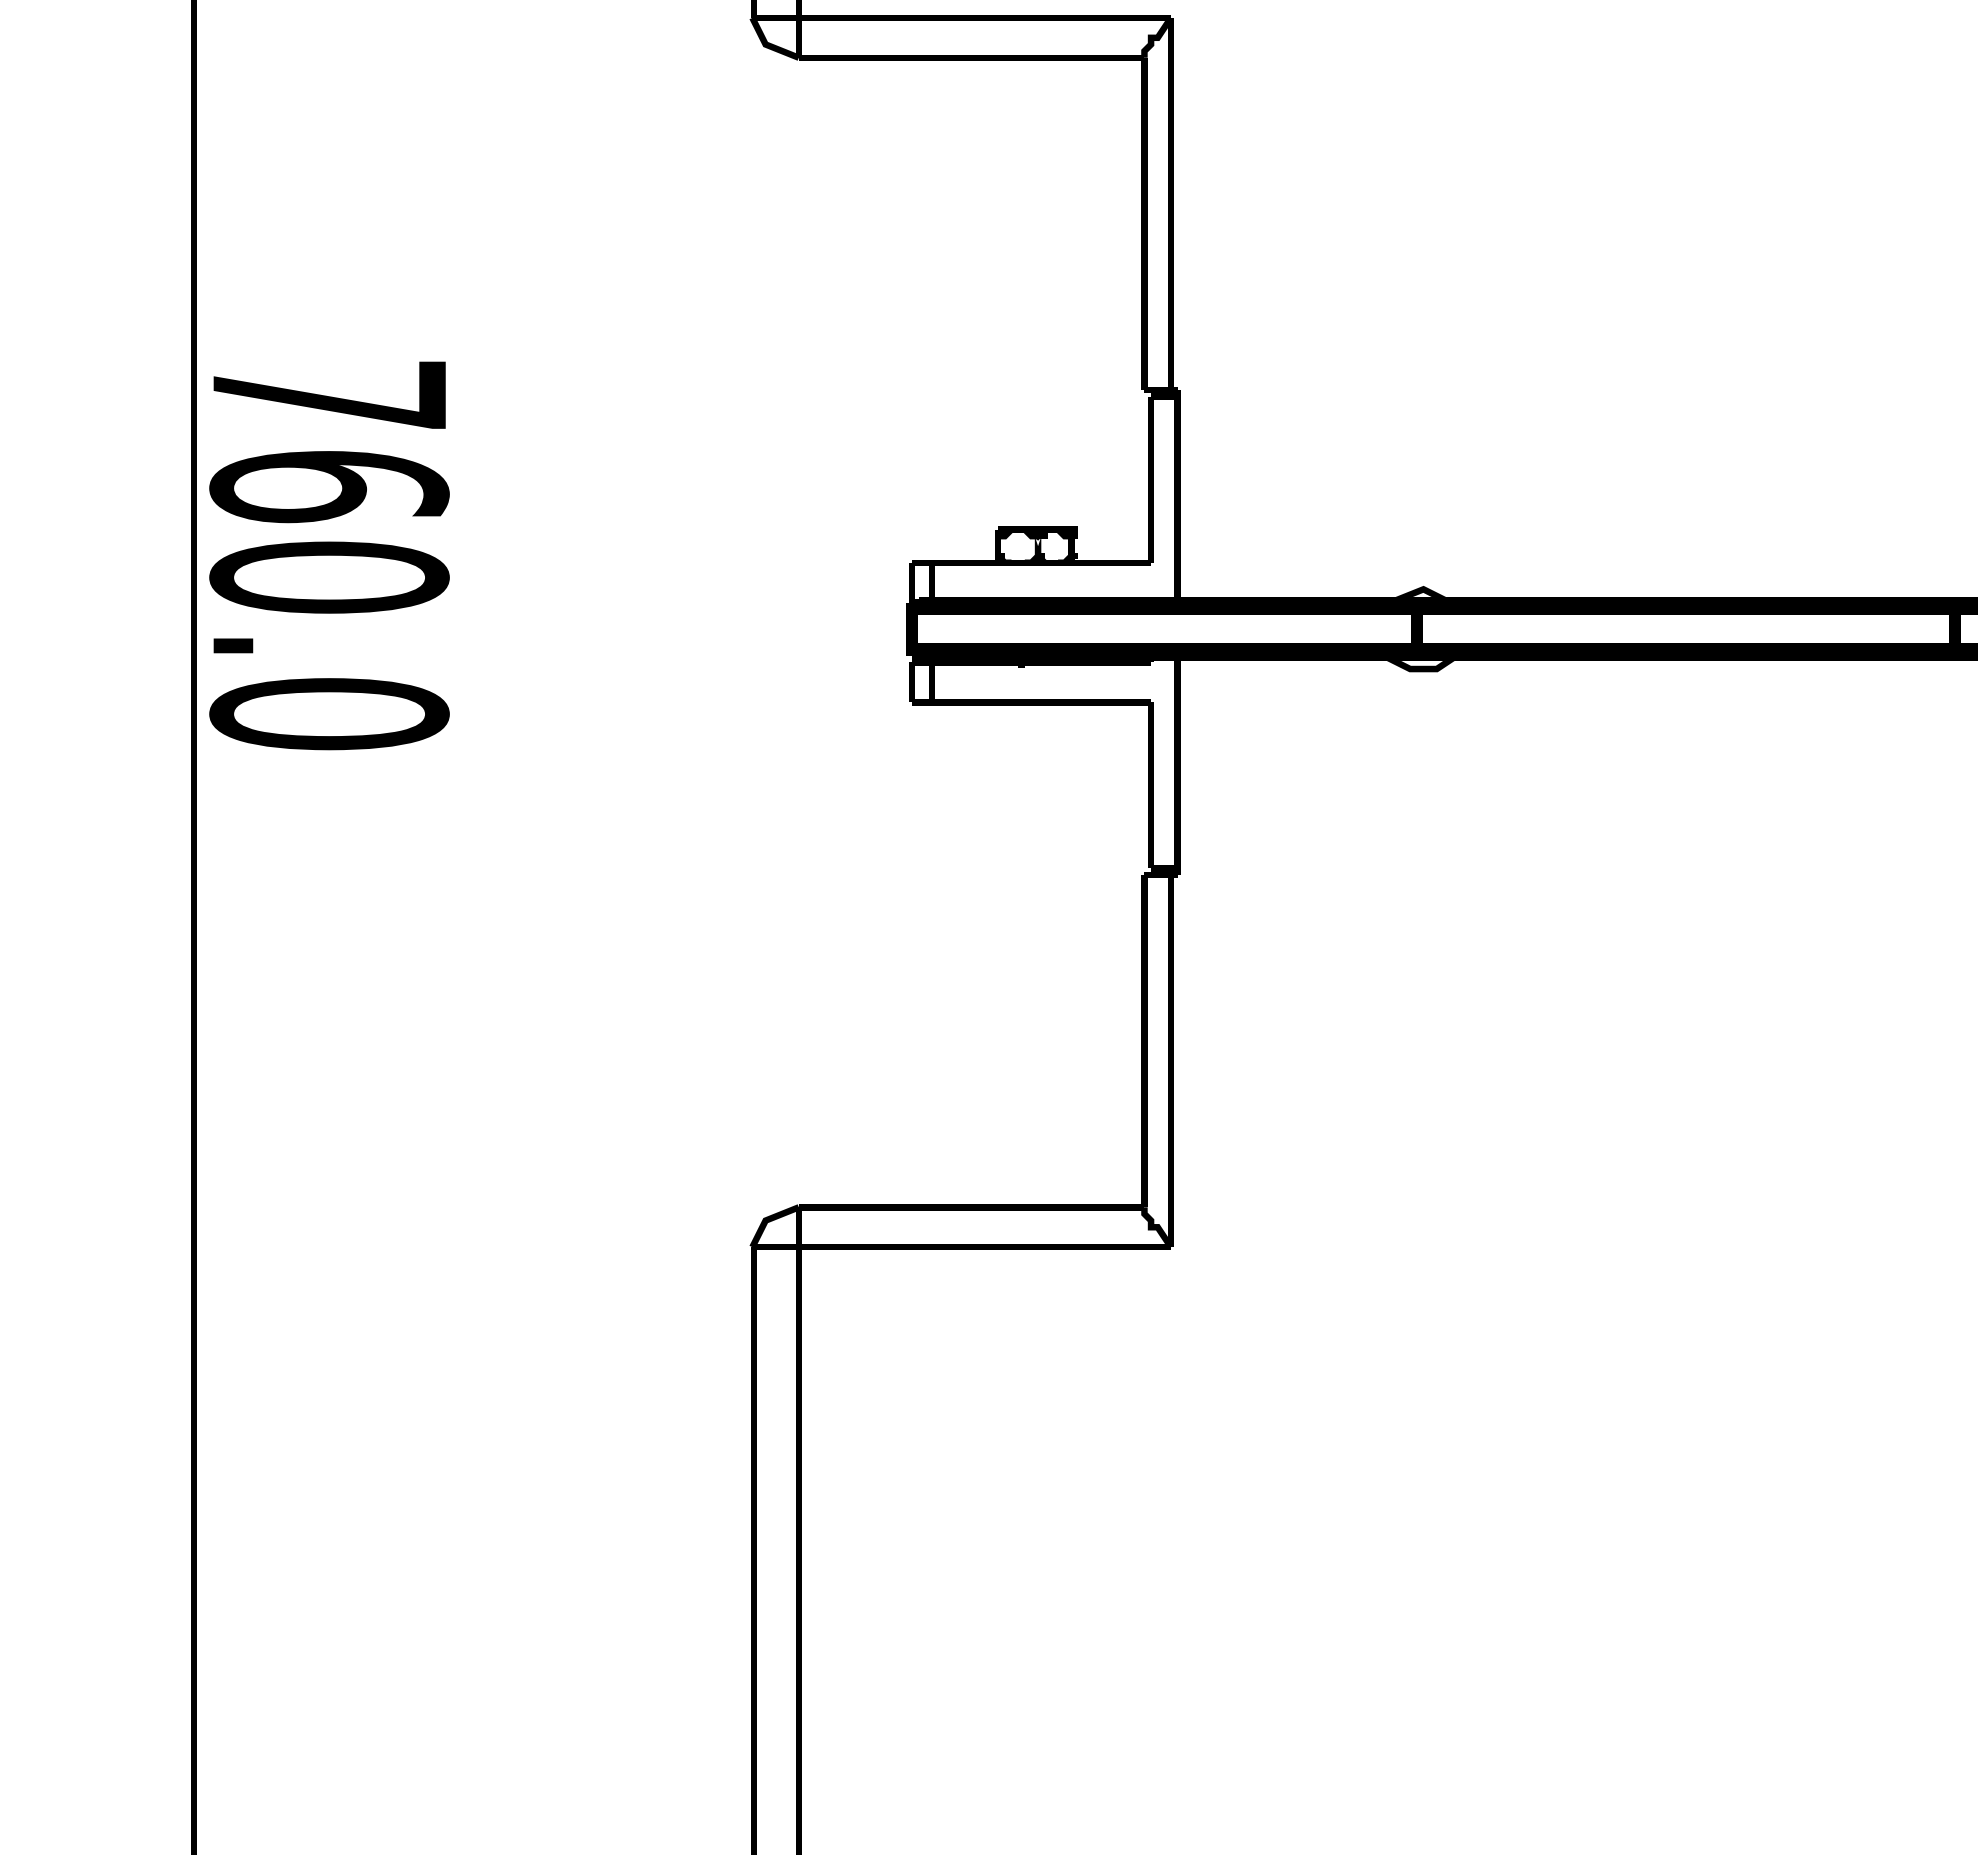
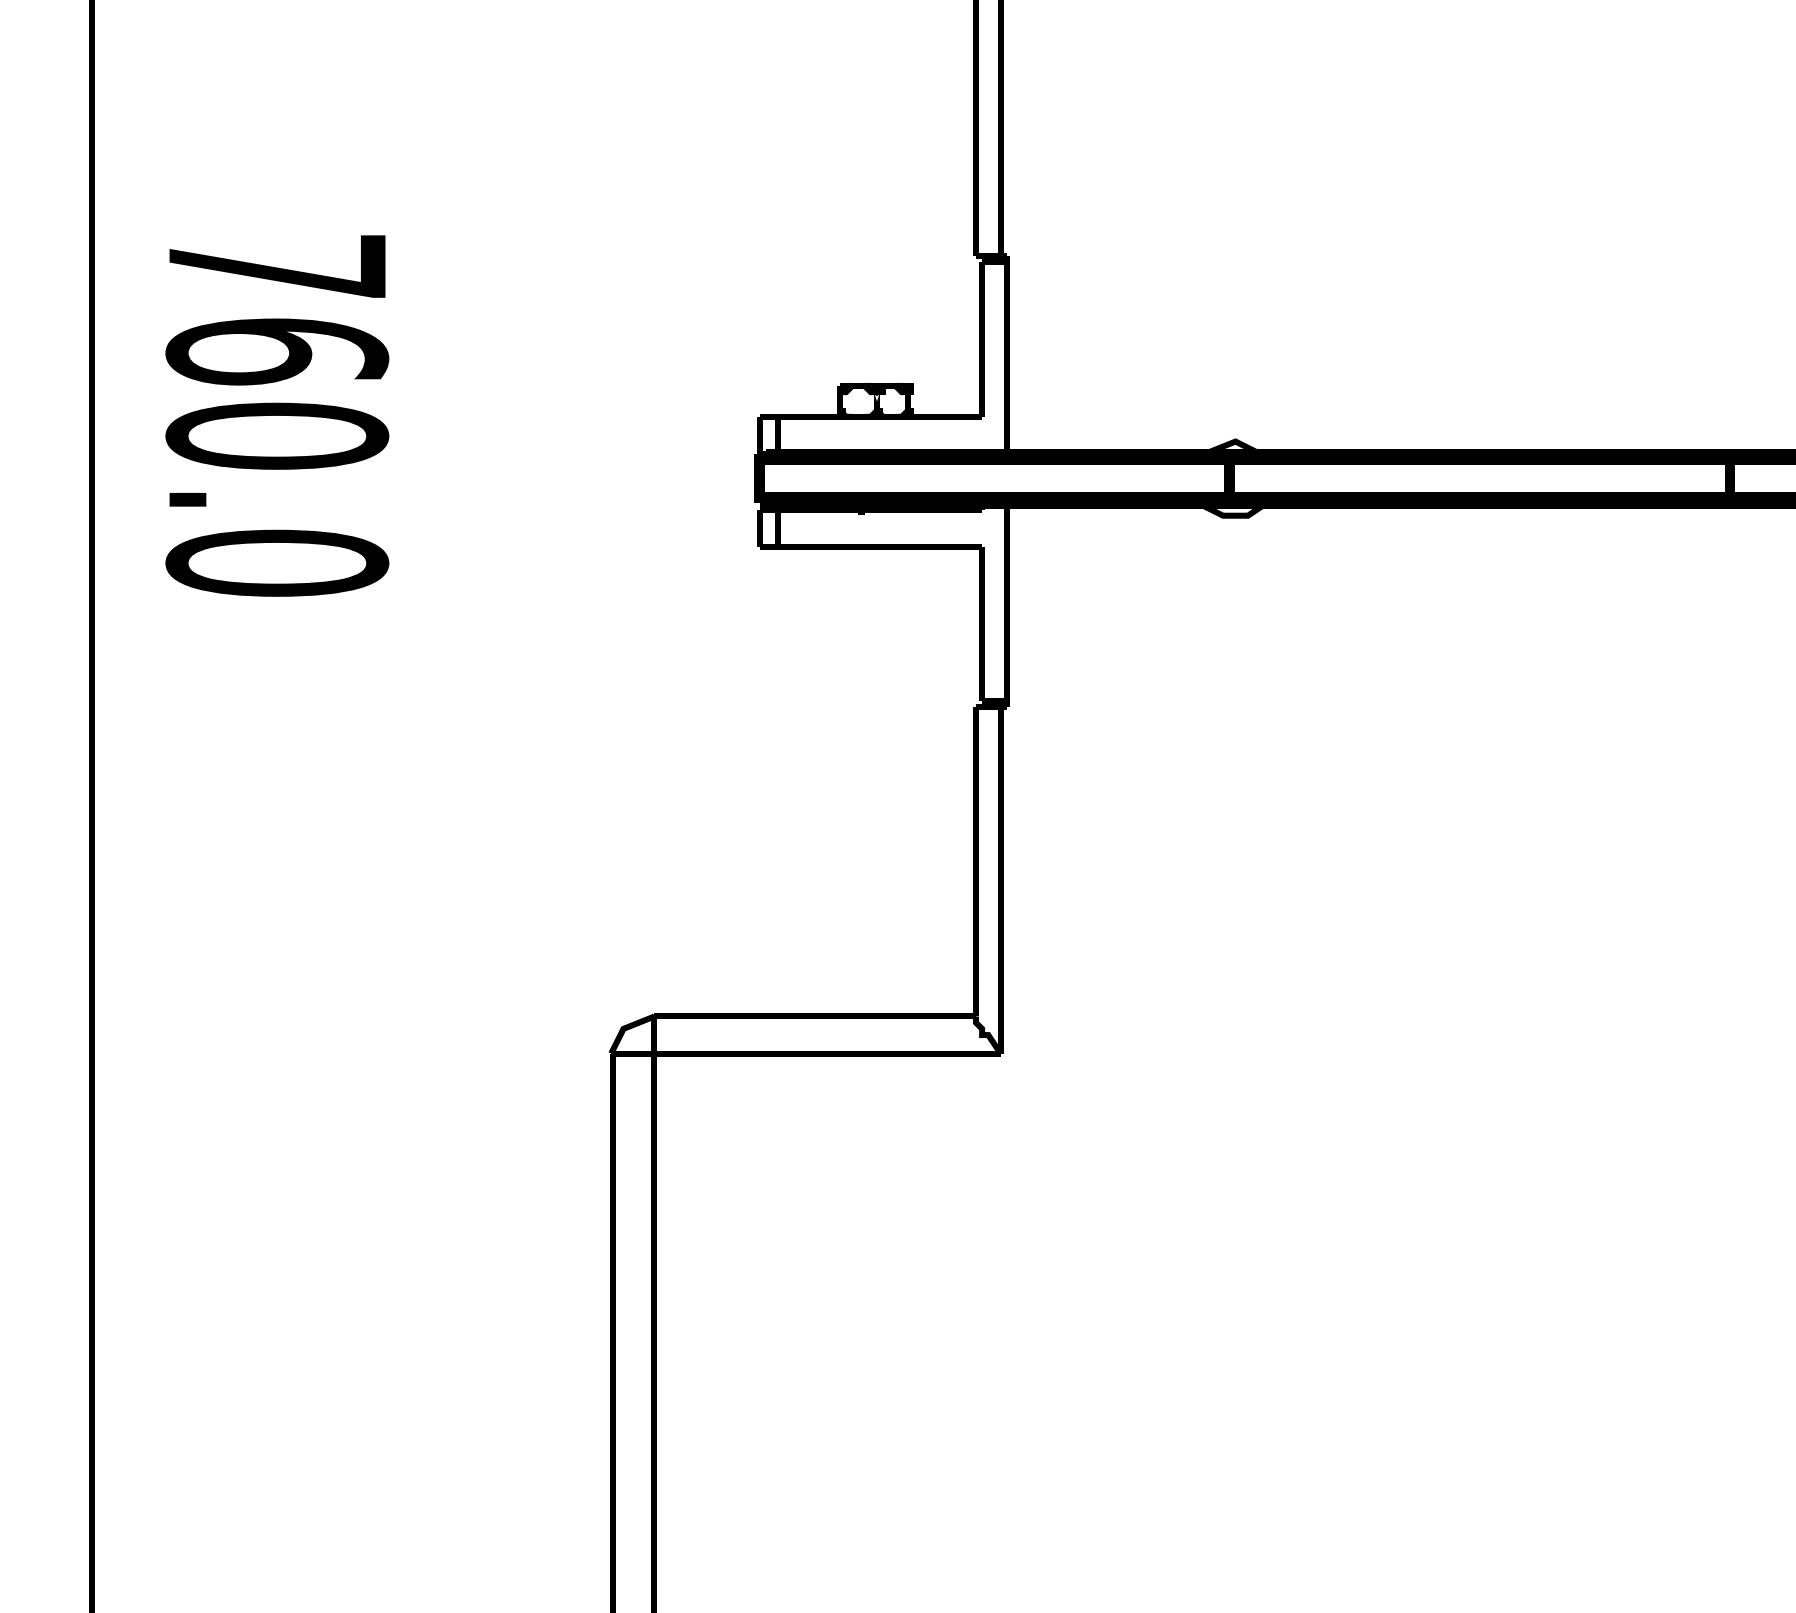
text: (329, 555) -> (277, 415), moved

